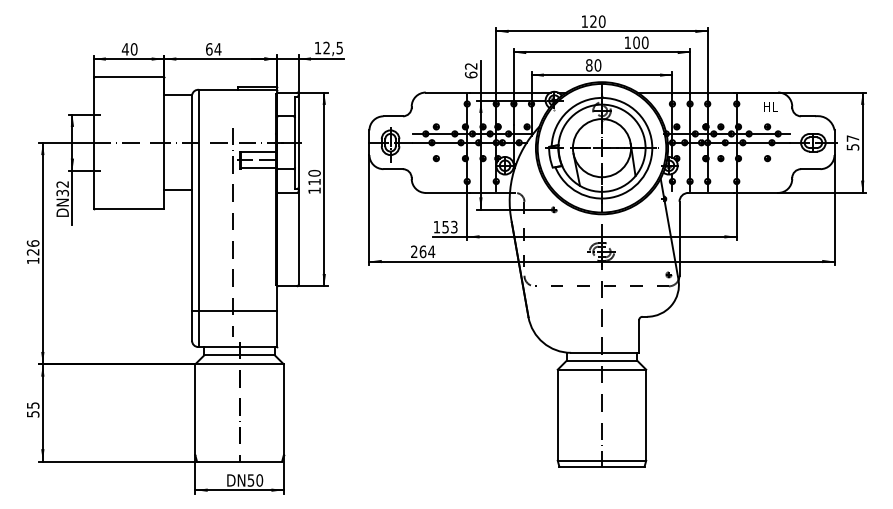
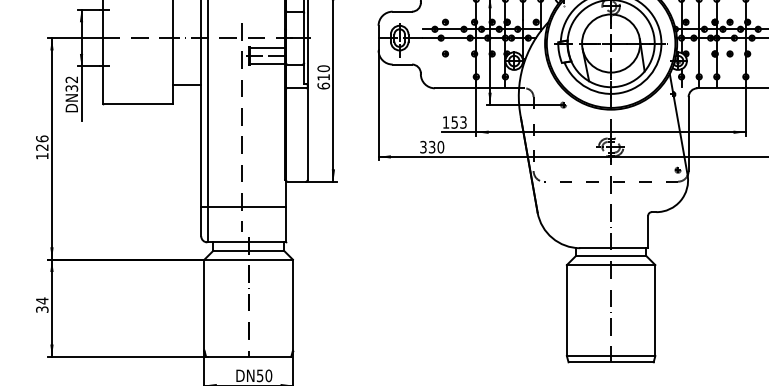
text: (314, 190) -> (323, 85), 110 -> 610
text: (423, 251) -> (432, 146), 264 -> 330
text: (32, 409) -> (41, 304), 55 -> 34

